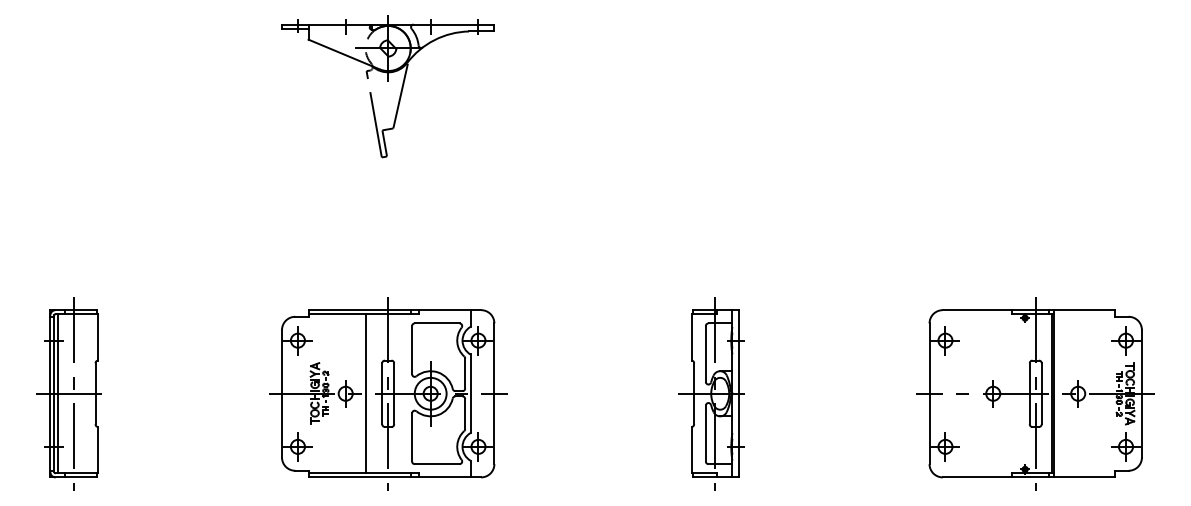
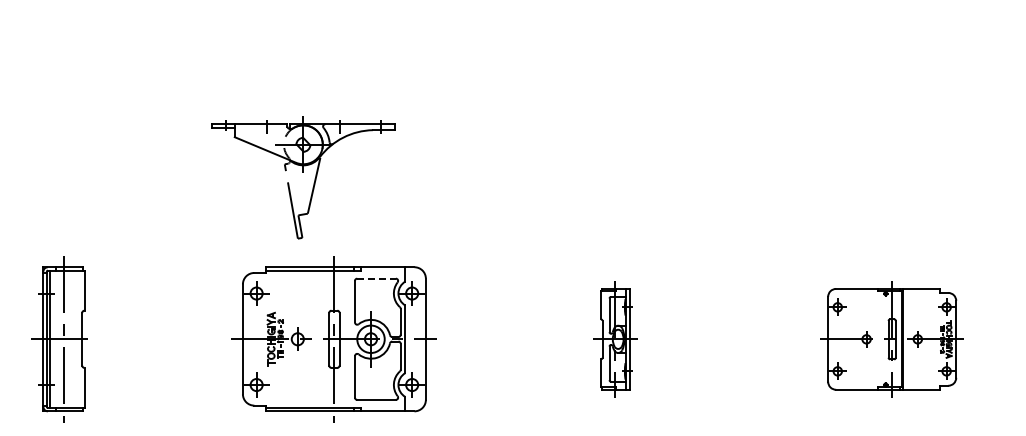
part: (388, 86) -> (303, 177), moved
line: (438, 323) -> (377, 278), solid -> dashed
line: (365, 392) -> (314, 338), removed
part: (710, 394) -> (612, 339), size x0.7
part: (1034, 394) -> (891, 339), size x0.7

